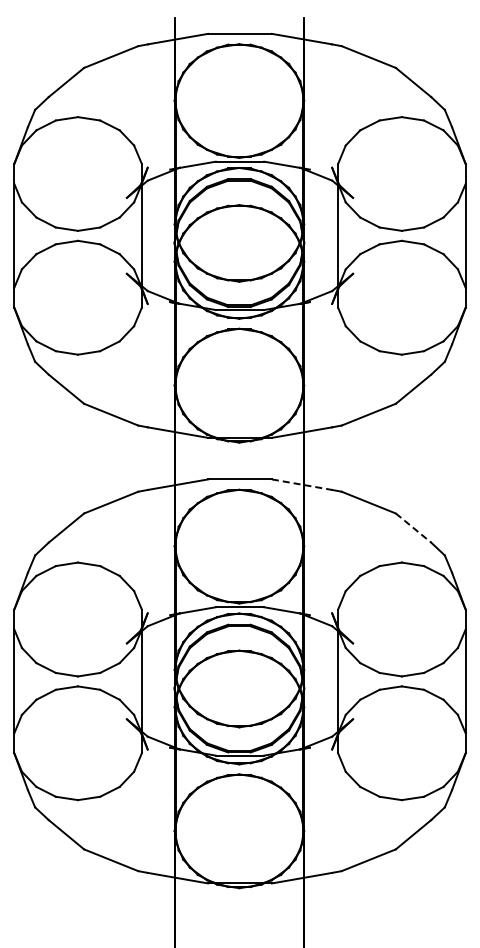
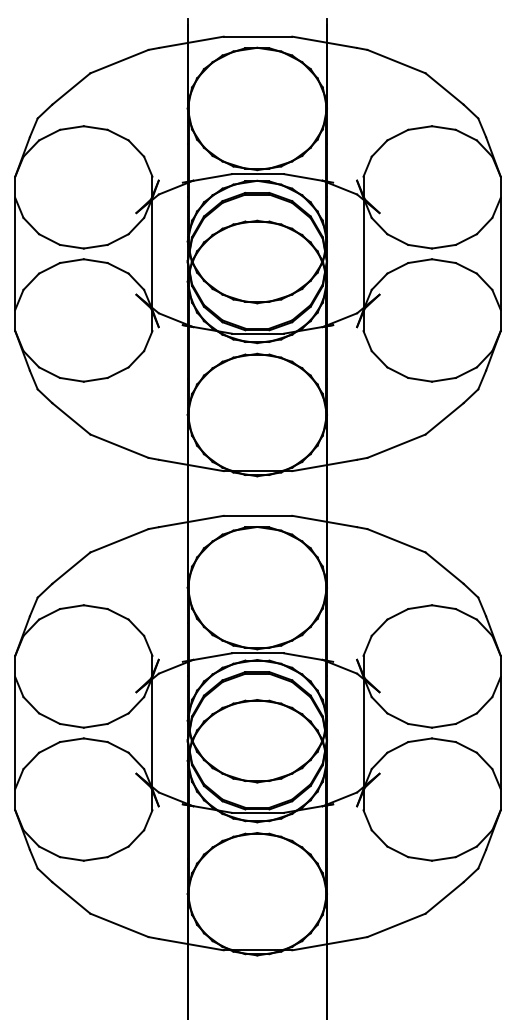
line: (301, 484) -> (324, 521), dashed -> solid
line: (413, 528) -> (444, 568), dashed -> solid

